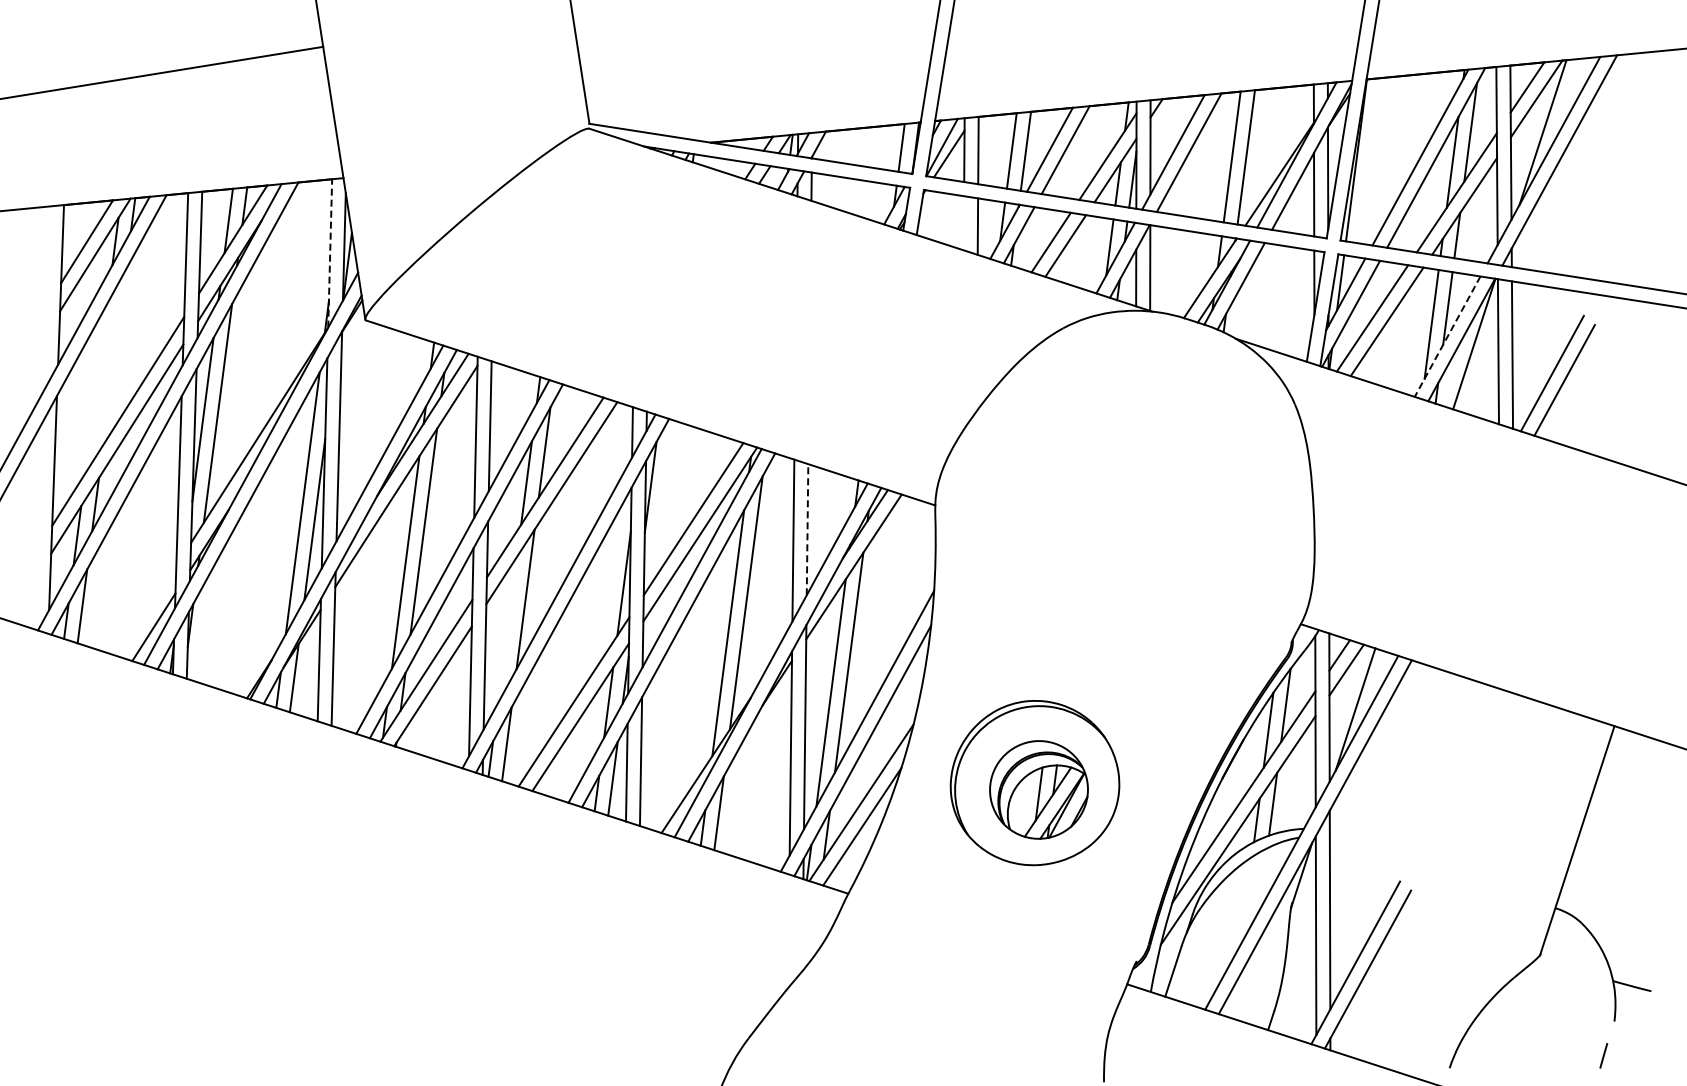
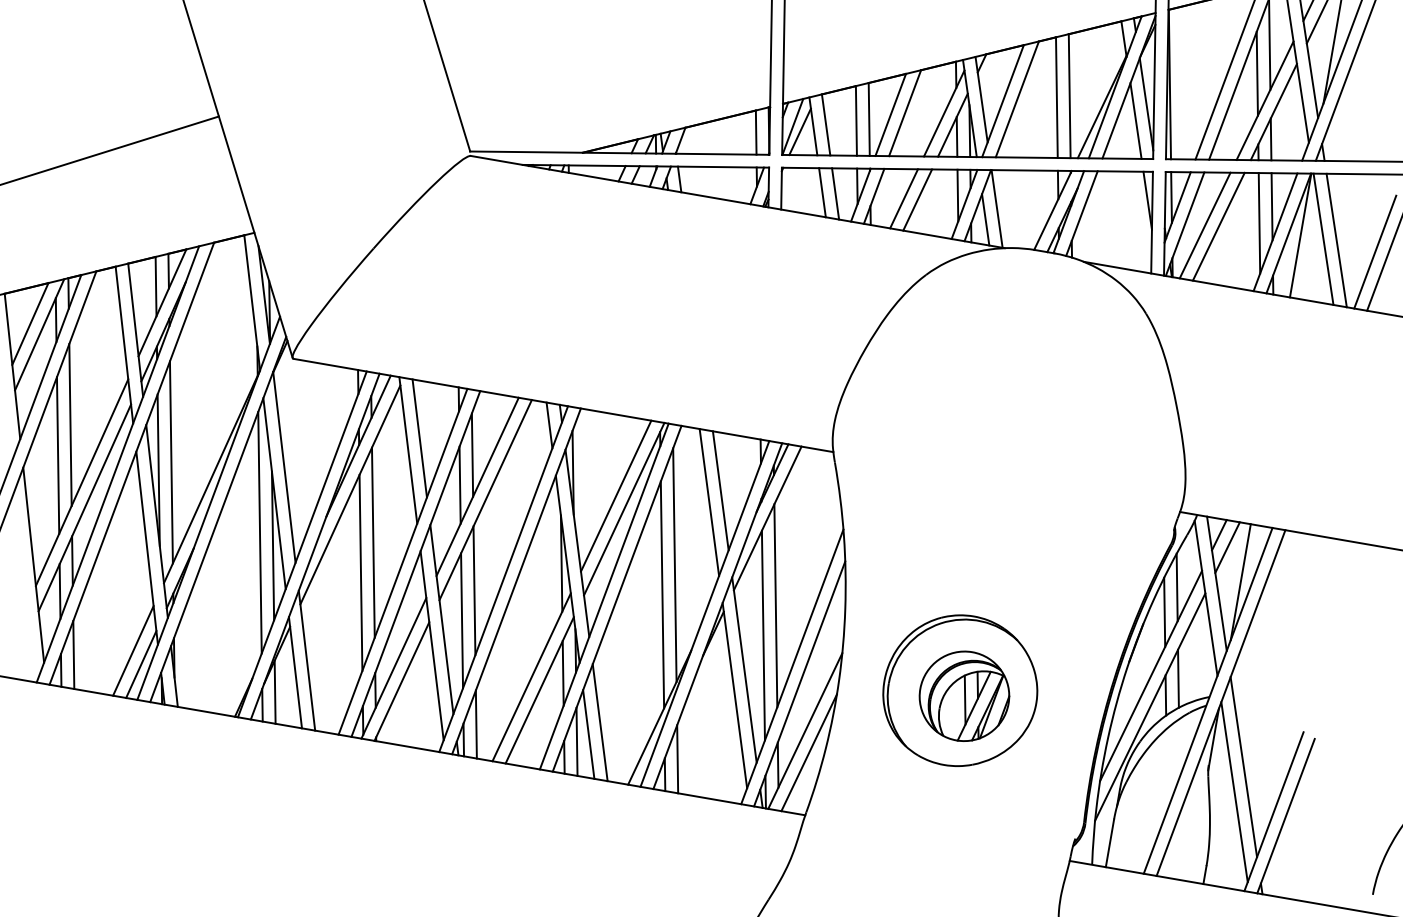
line: (963, 223) -> (822, 192), added
line: (330, 252) -> (252, 301), dashed -> solid
line: (1447, 336) -> (1275, 232), dashed -> solid
line: (114, 356) -> (70, 424), added
line: (96, 388) -> (58, 455), added
line: (807, 529) -> (720, 490), dashed -> solid
line: (147, 611) -> (133, 651), added
line: (507, 629) -> (461, 620), added

